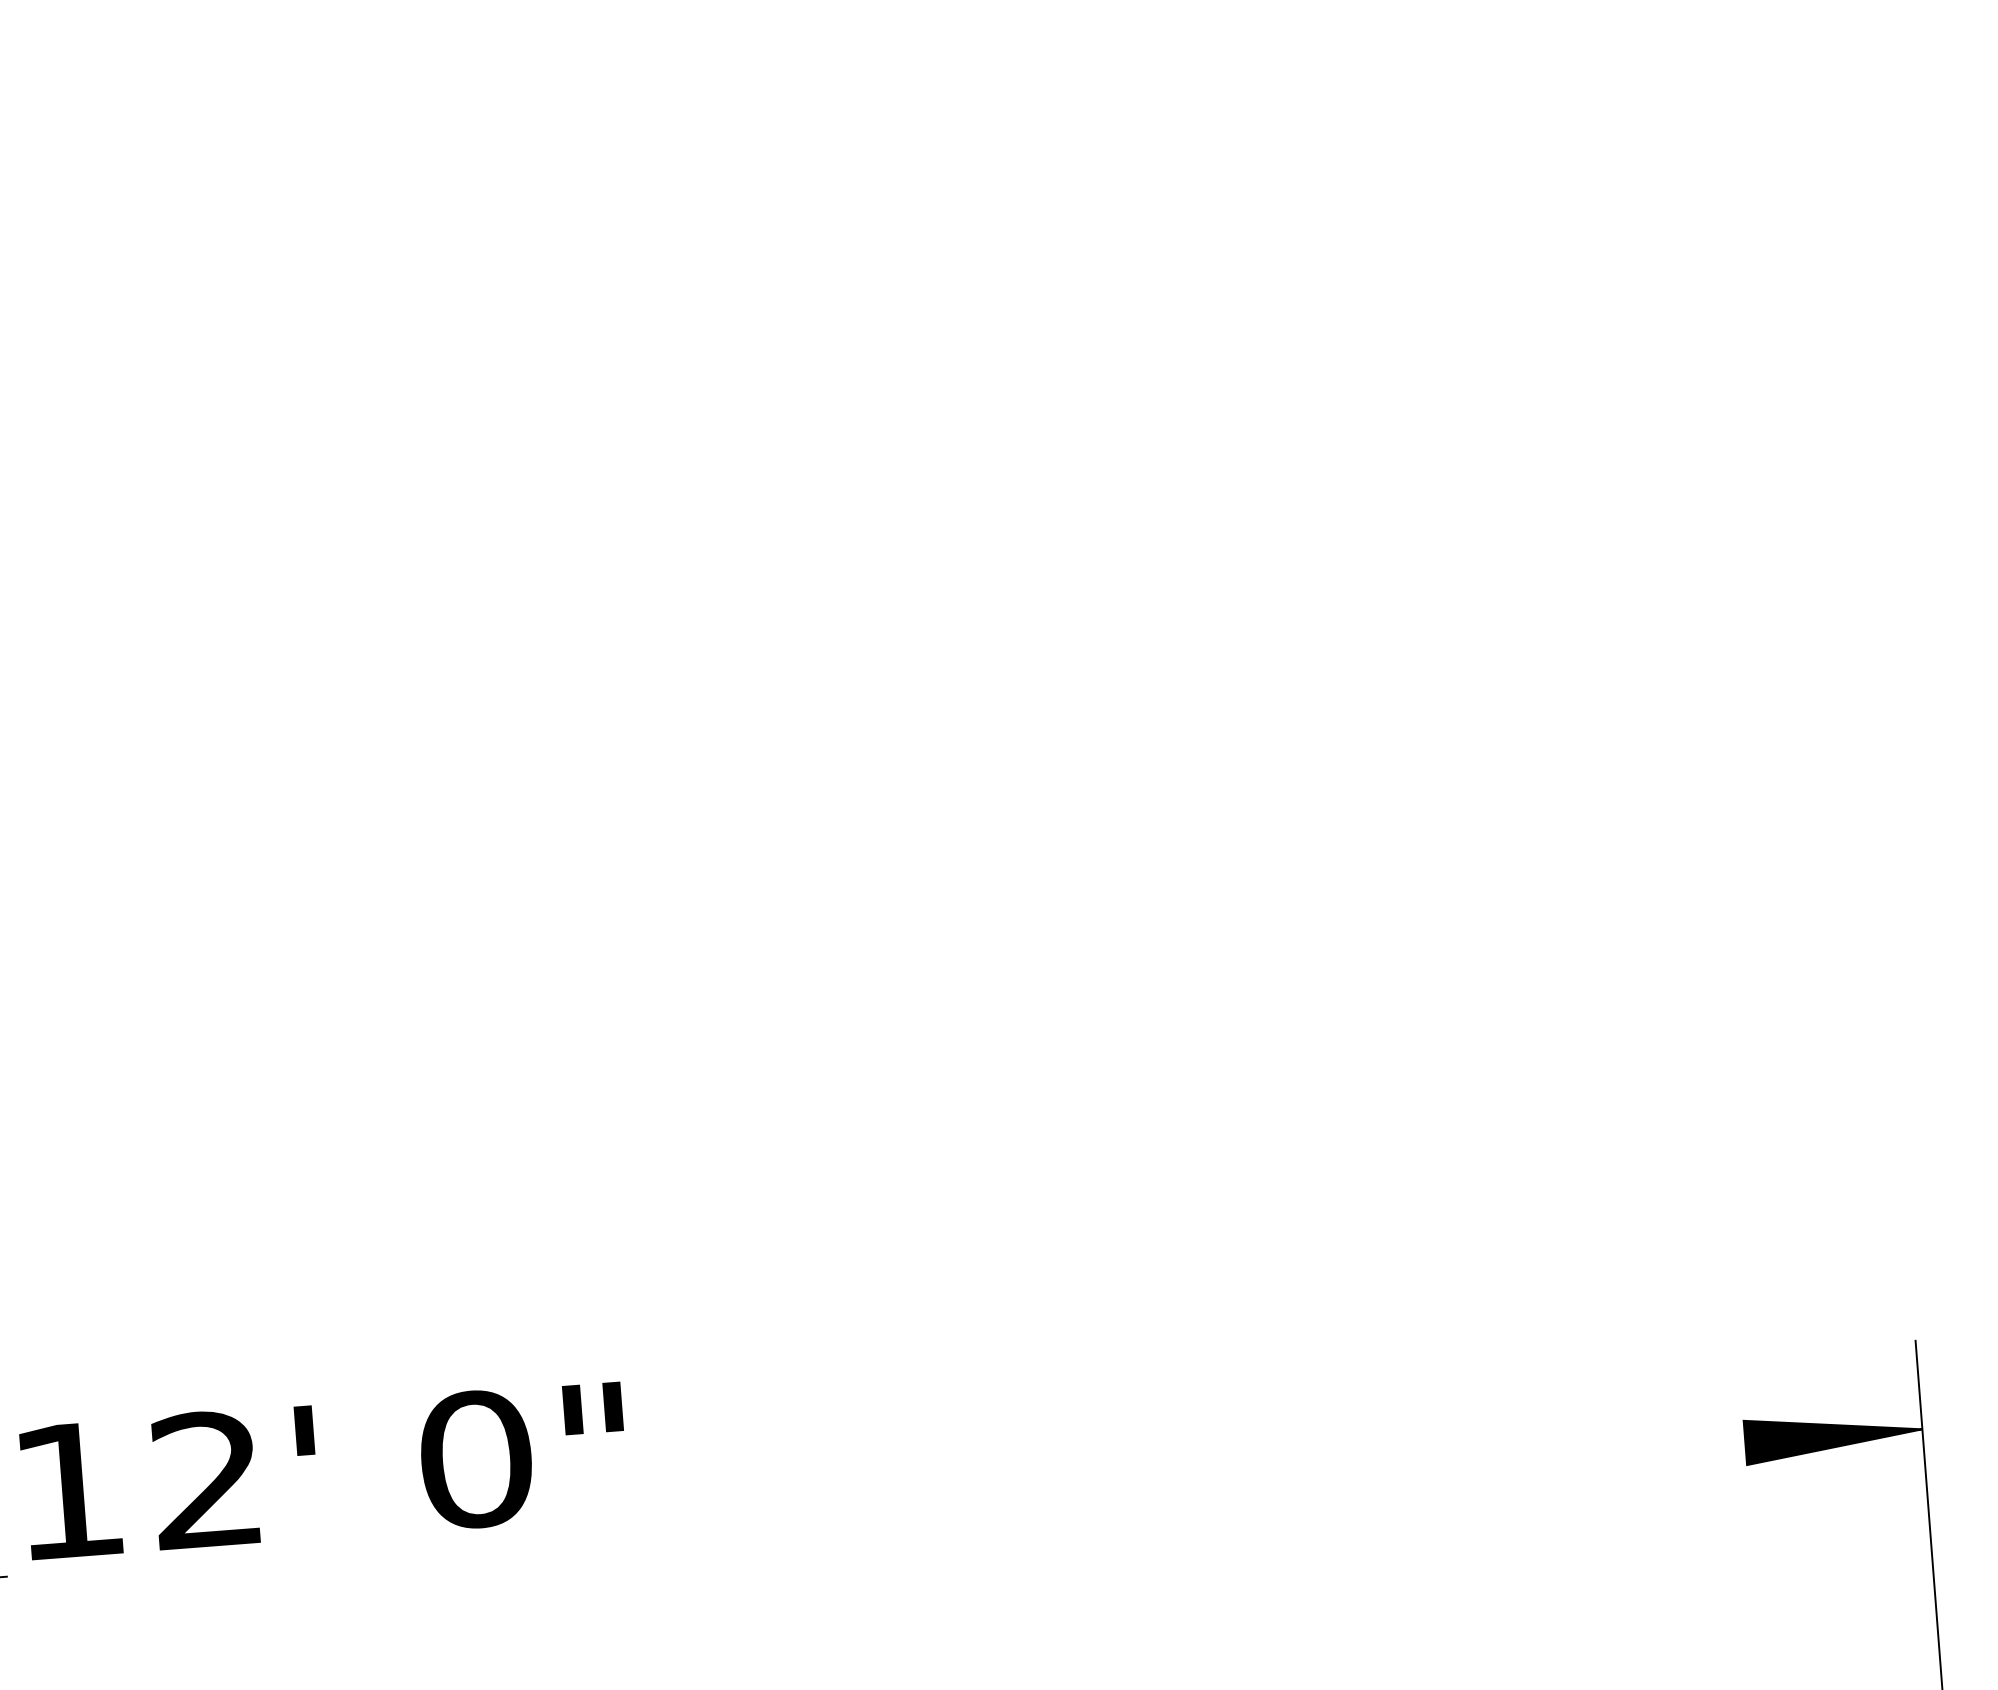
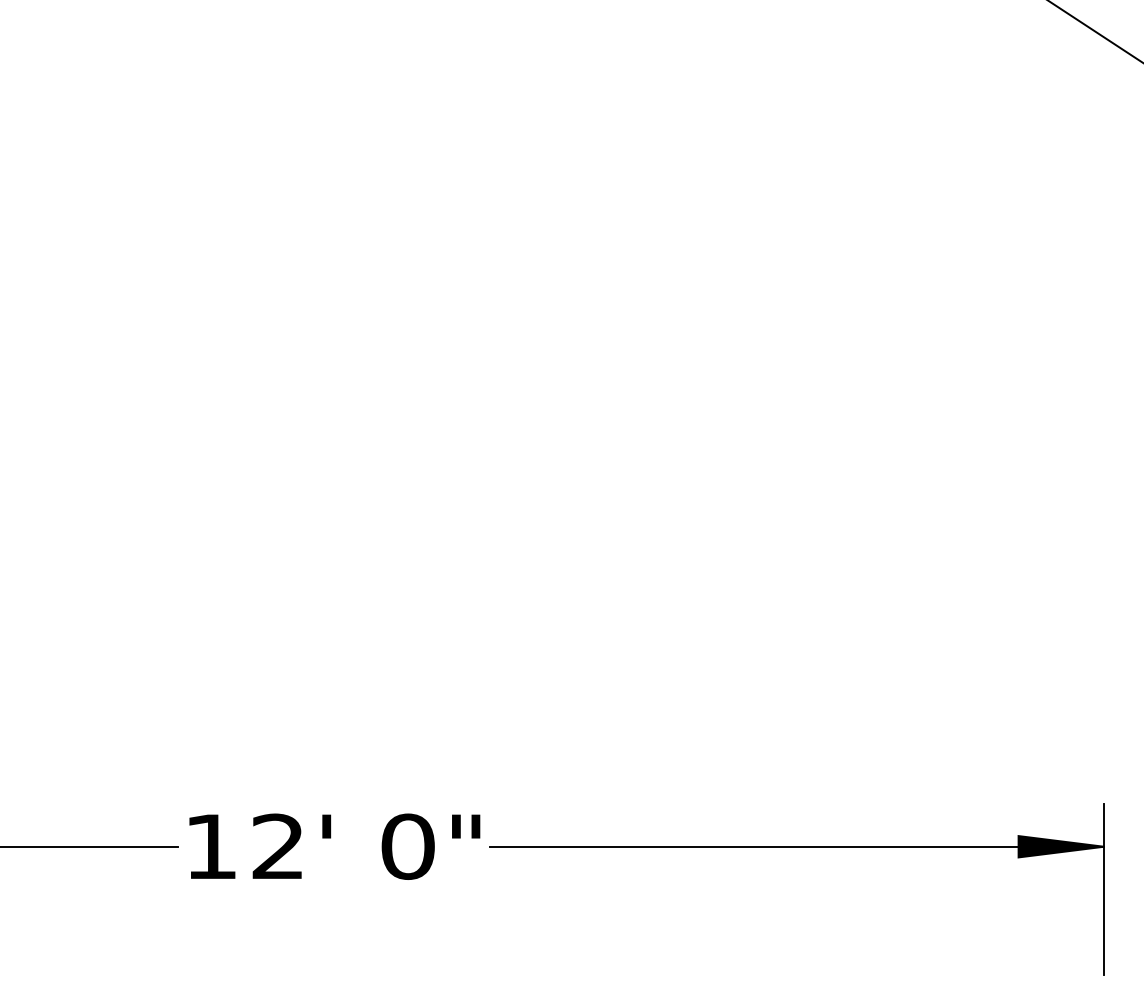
text: (323, 1470) -> (334, 846), moved
line: (1285, 1477) -> (796, 846), added

